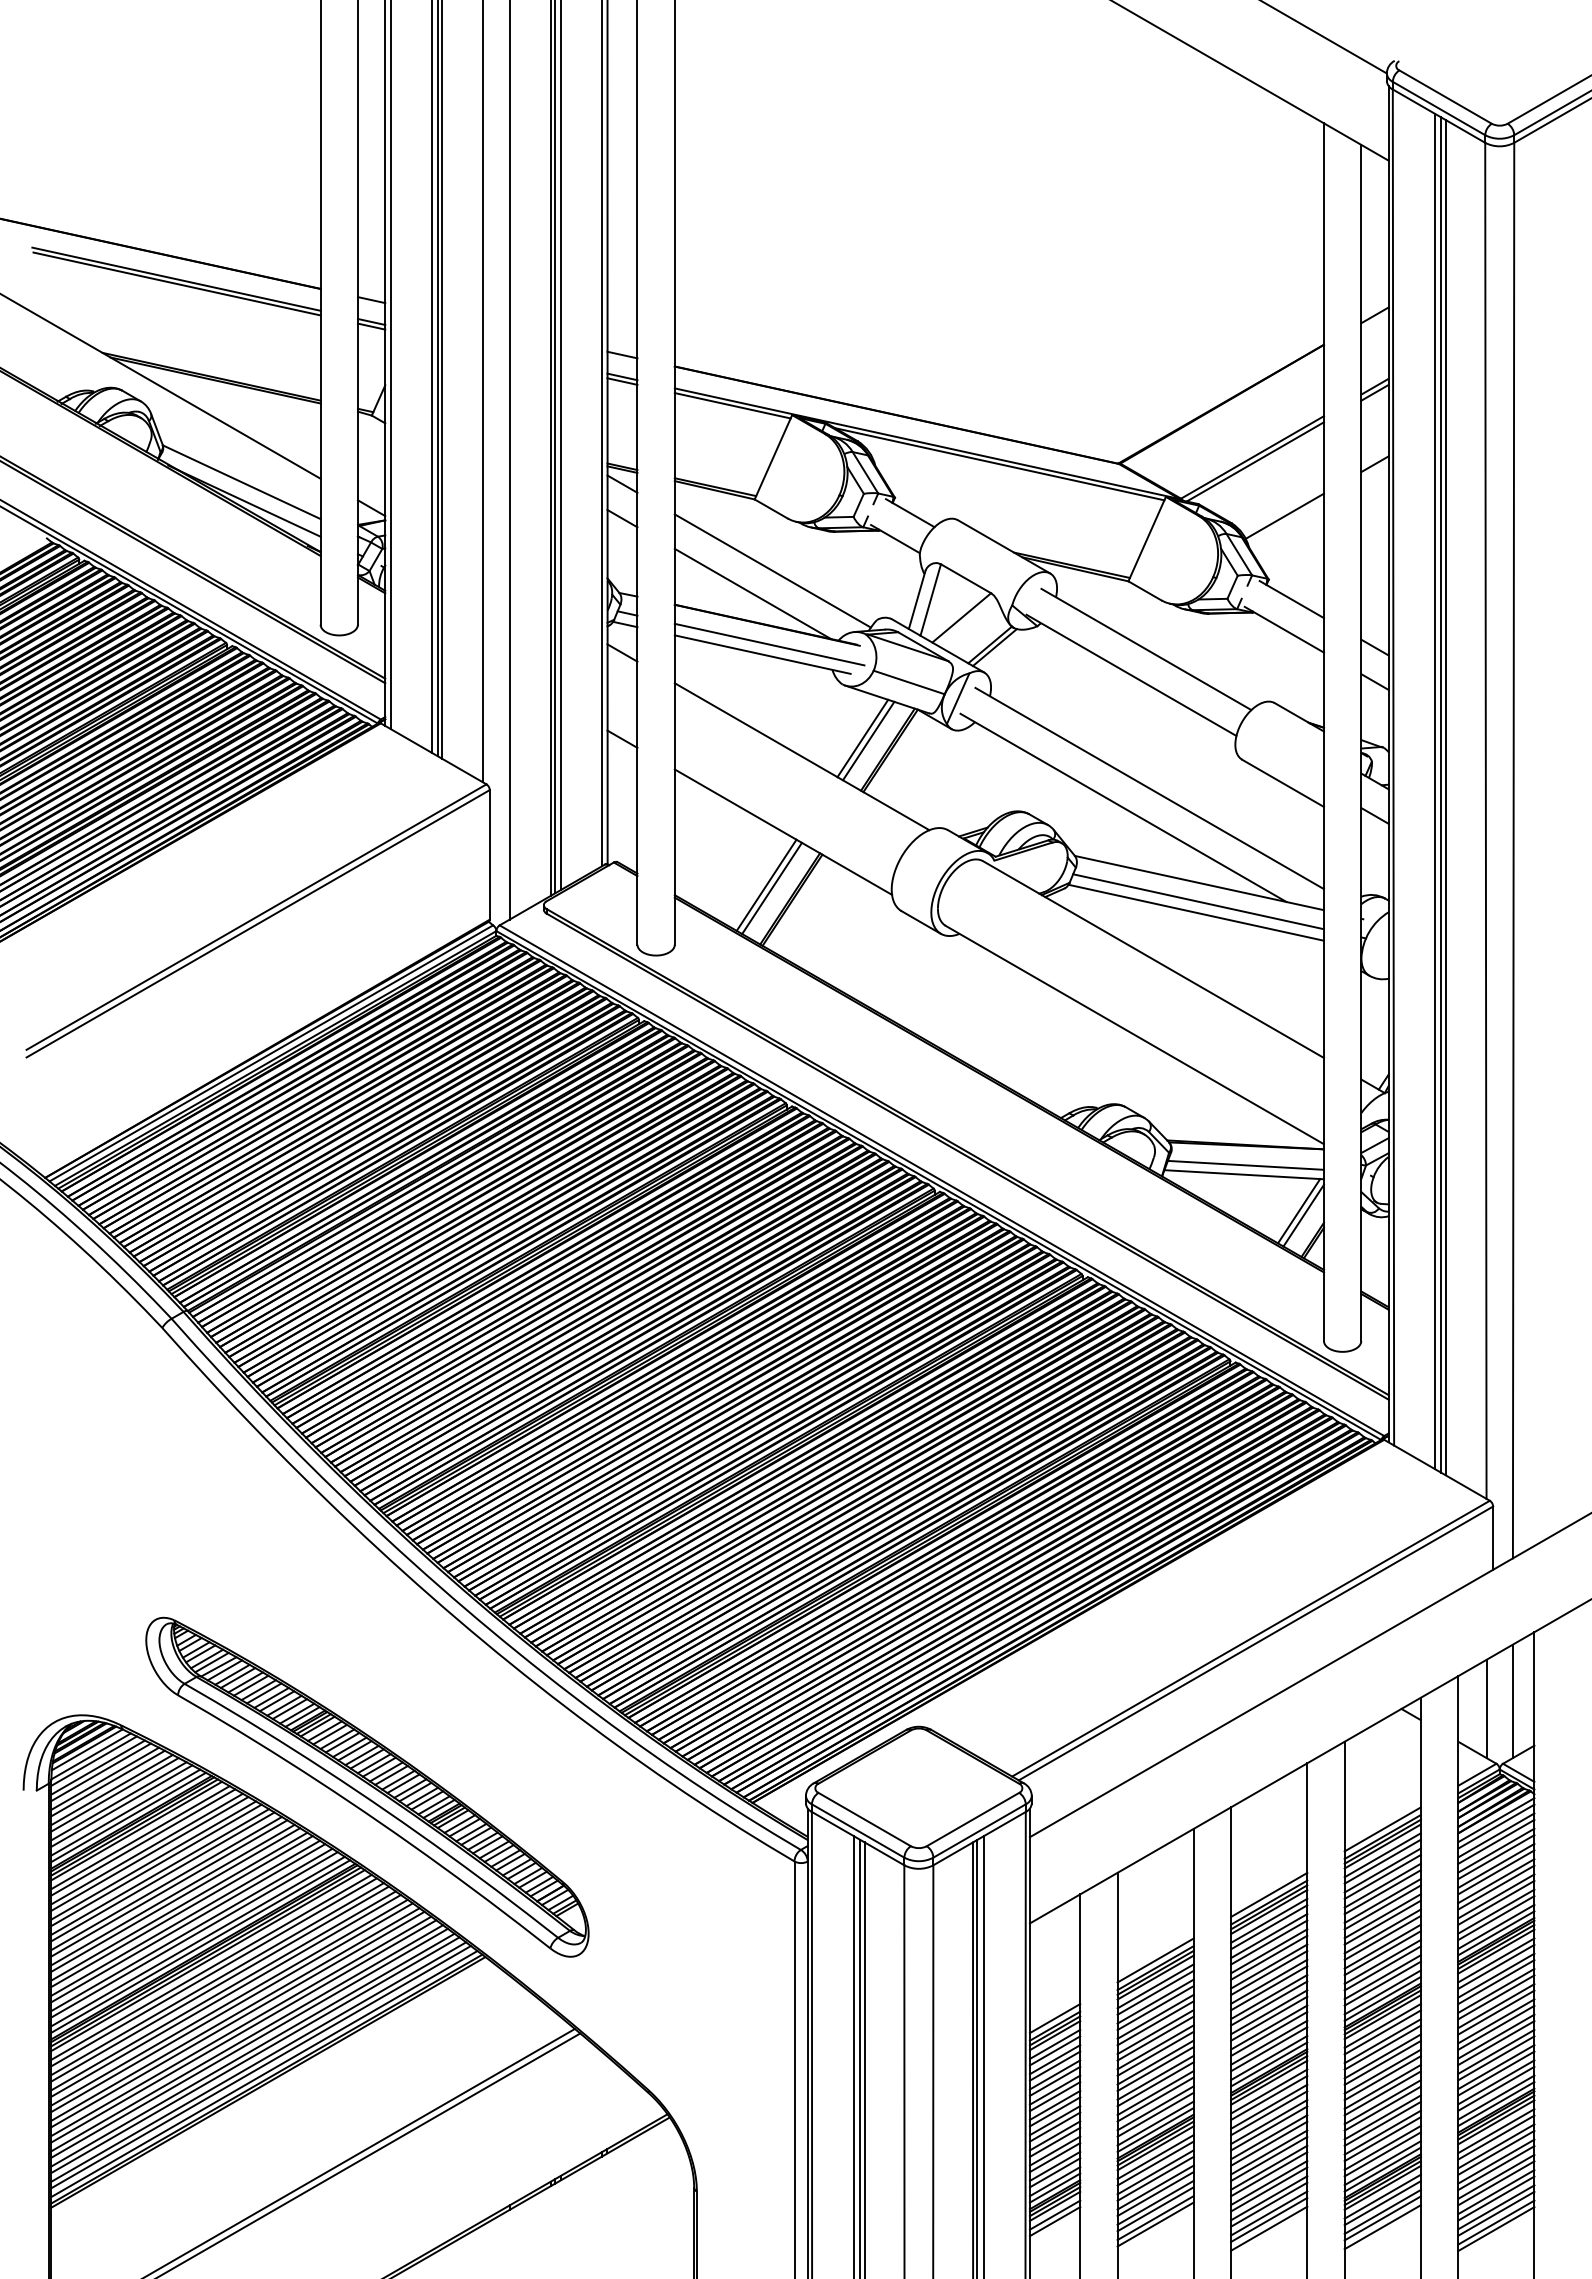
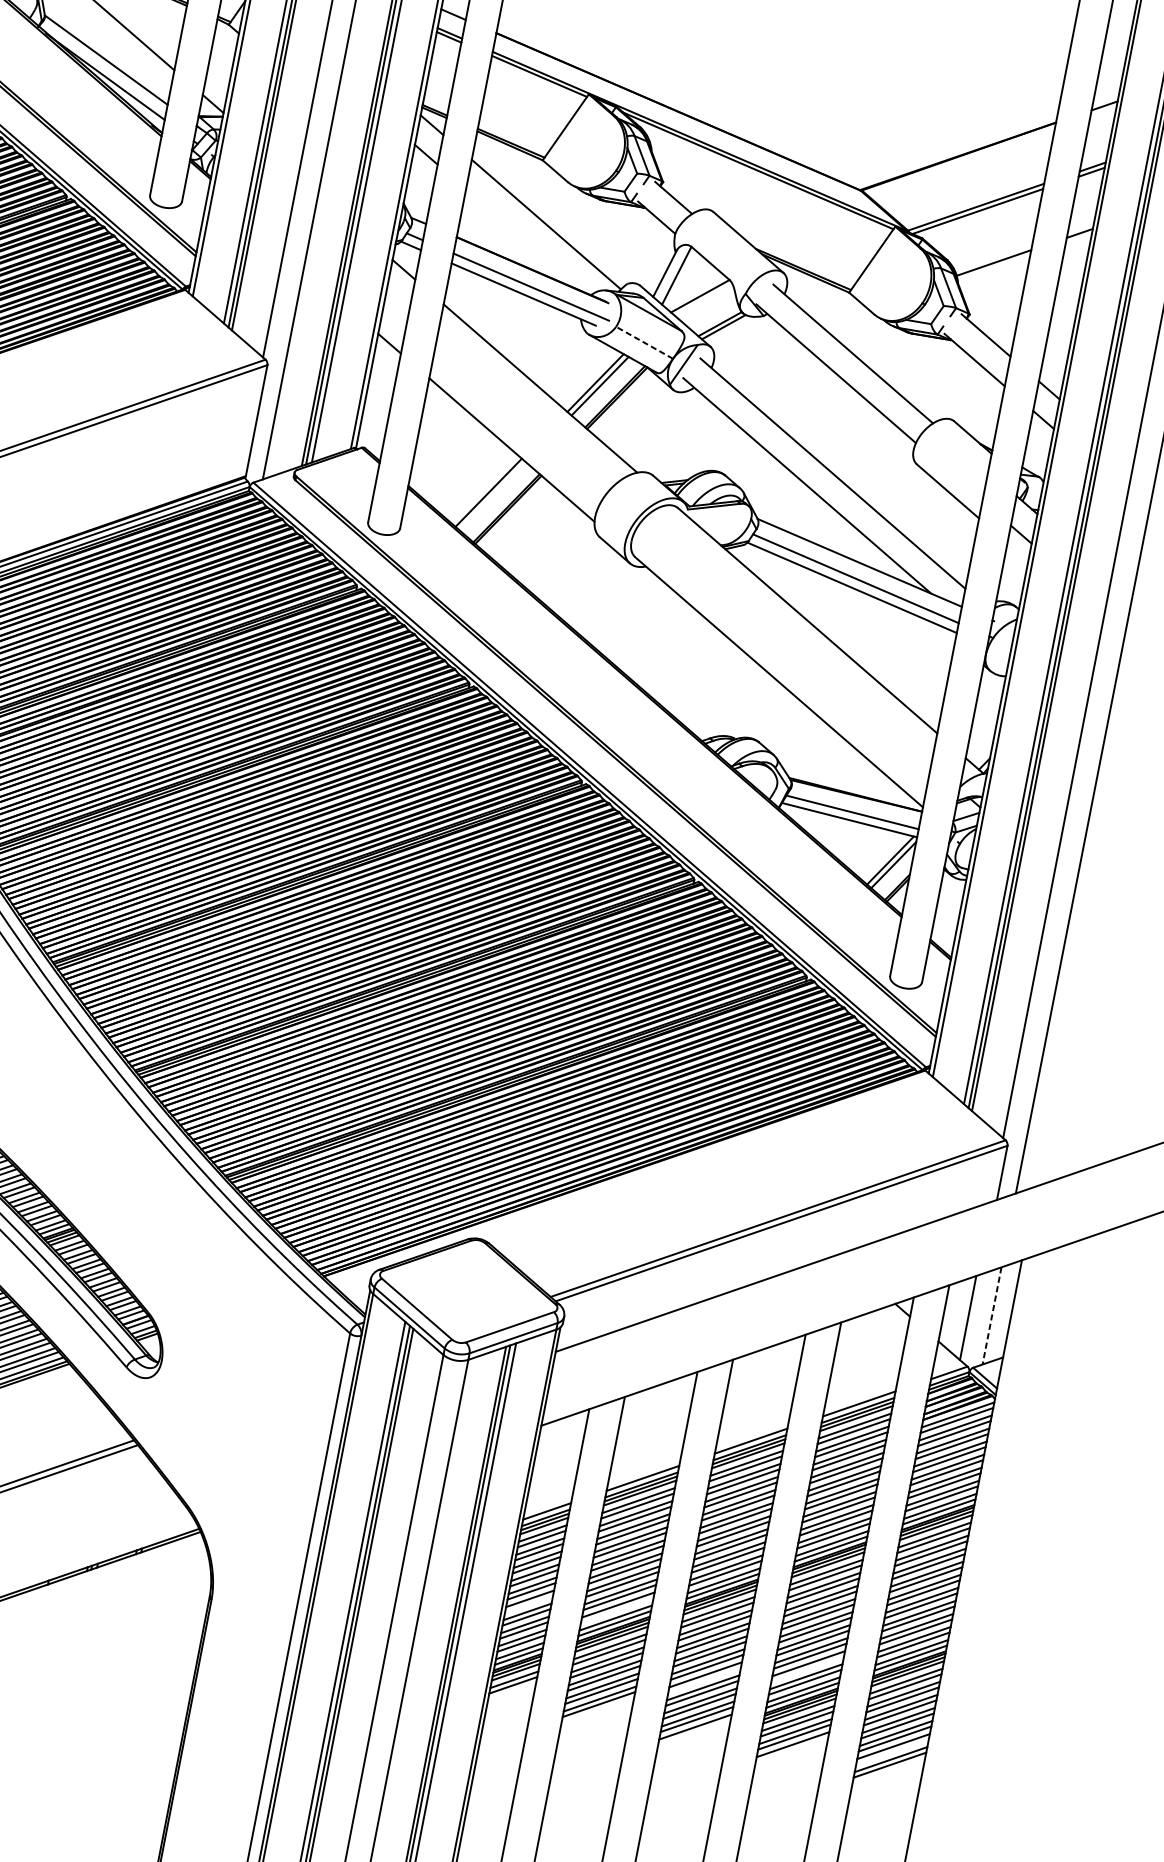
line: (752, 593) -> (525, 240), removed
line: (908, 682) -> (643, 342), solid -> dashed
line: (771, 888) -> (492, 496), removed
line: (1512, 1701) -> (991, 1315), solid -> dashed
line: (1155, 2114) -> (617, 1610), removed
line: (1054, 2126) -> (528, 1603), removed
line: (1382, 2139) -> (807, 1669), removed
line: (1269, 2174) -> (704, 1680), removed
line: (1496, 2213) -> (892, 1751), removed

